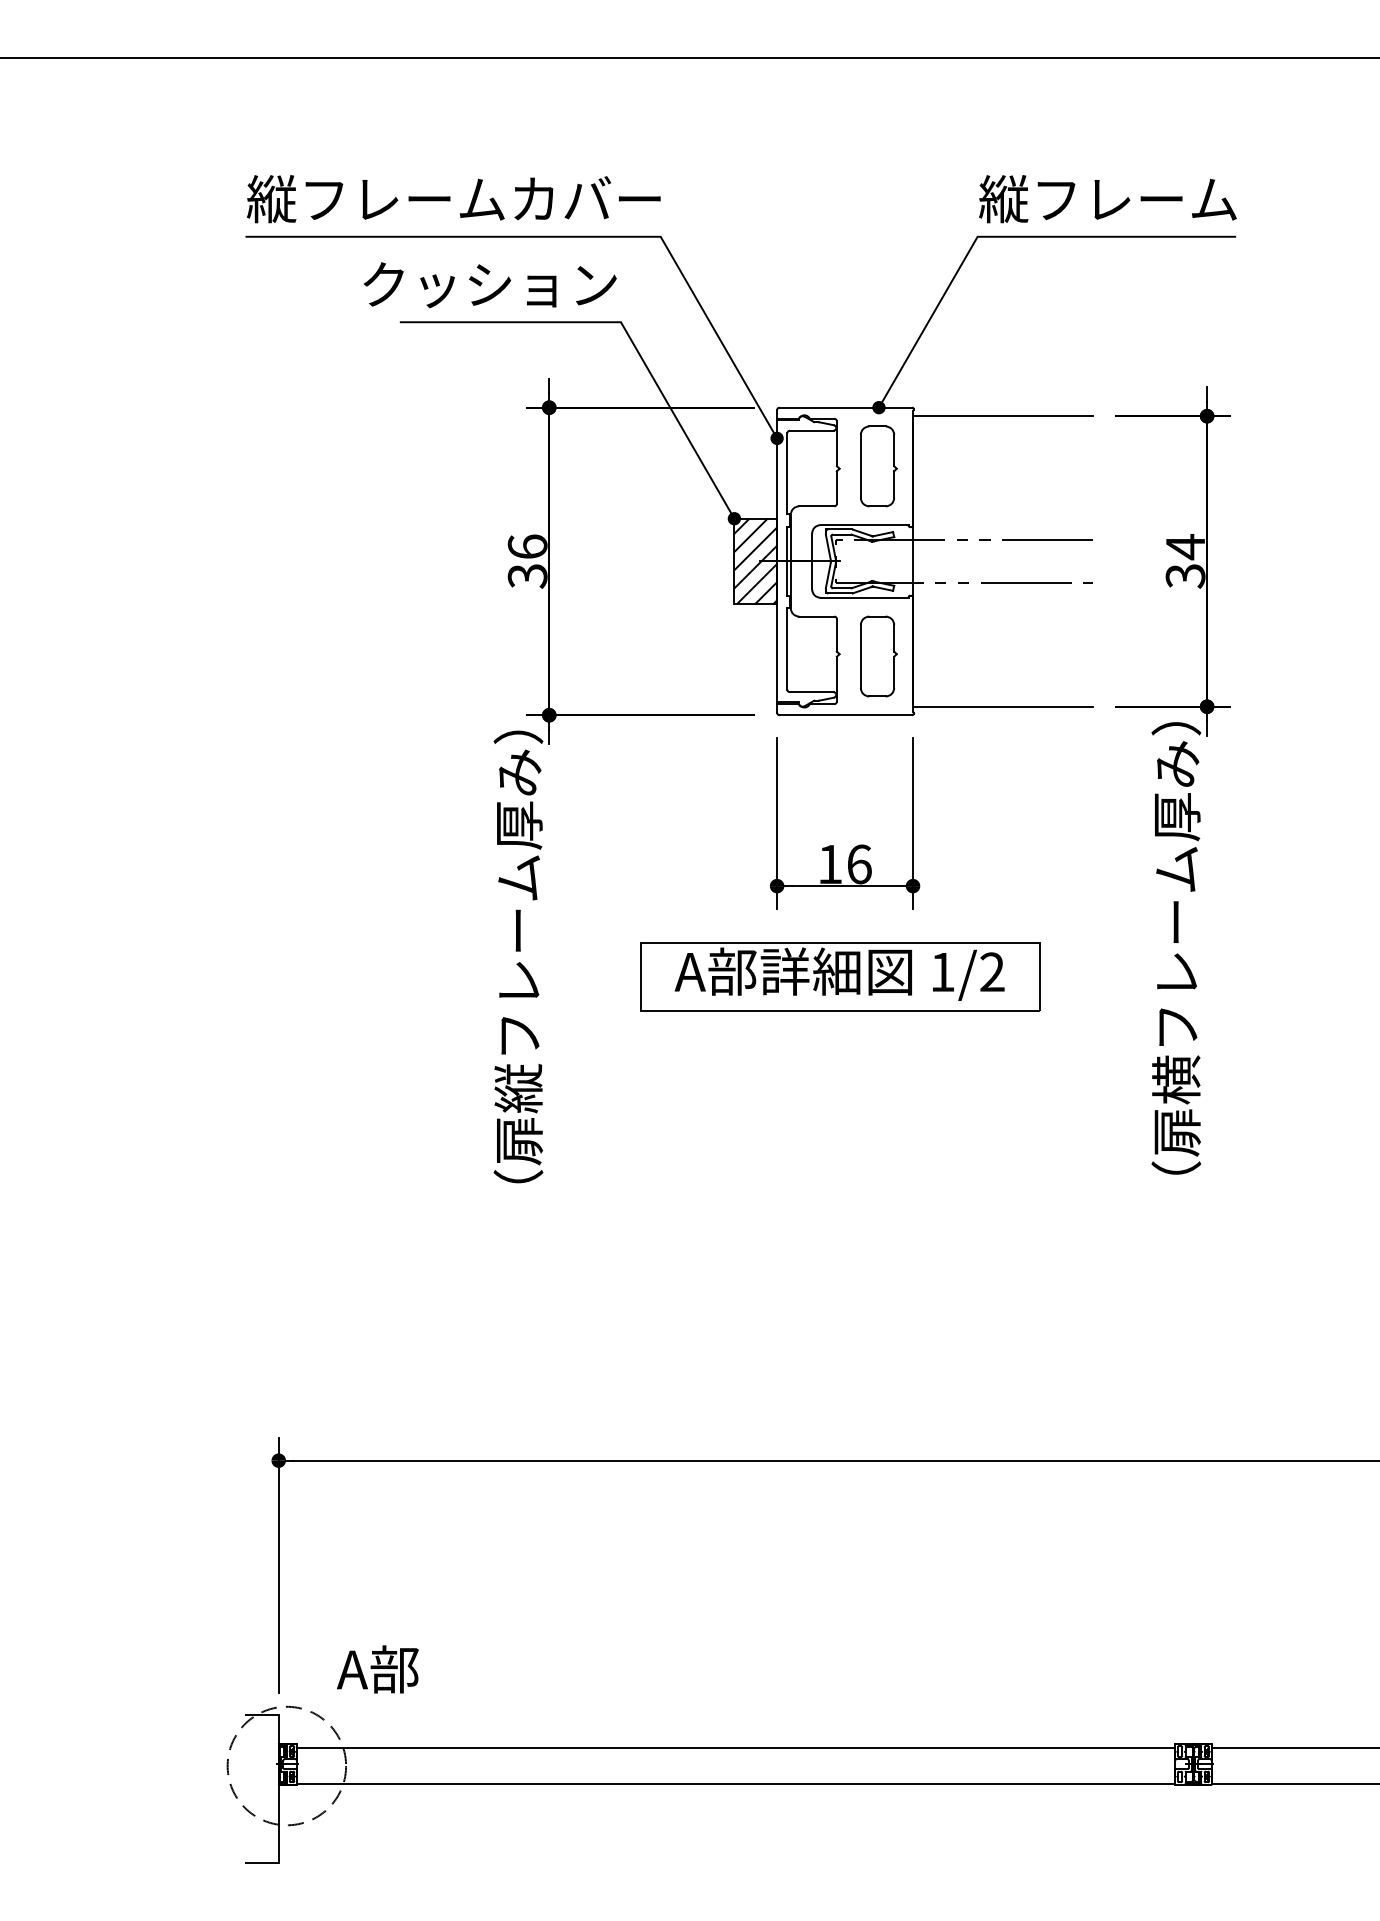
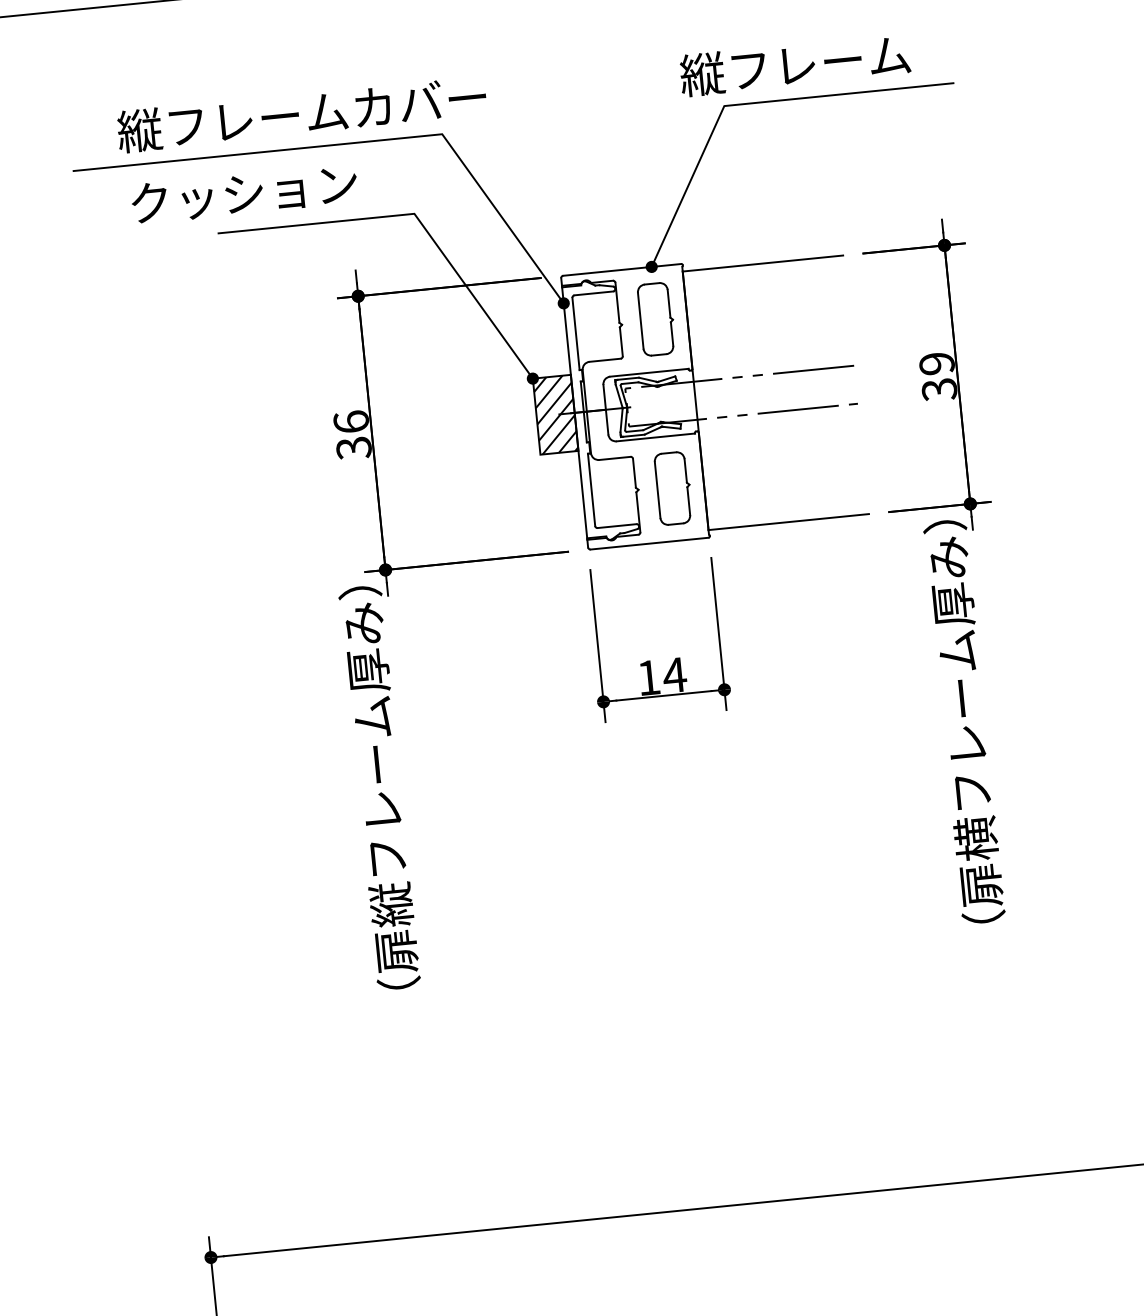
text: (453, 199) -> (301, 114), moved
text: (1107, 199) -> (794, 65), moved
text: (489, 285) -> (243, 194), moved
text: (1185, 547) -> (936, 364), 34 -> 39
text: (859, 864) -> (674, 675), 16 -> 14
part: (840, 976) -> (667, 776), removed

